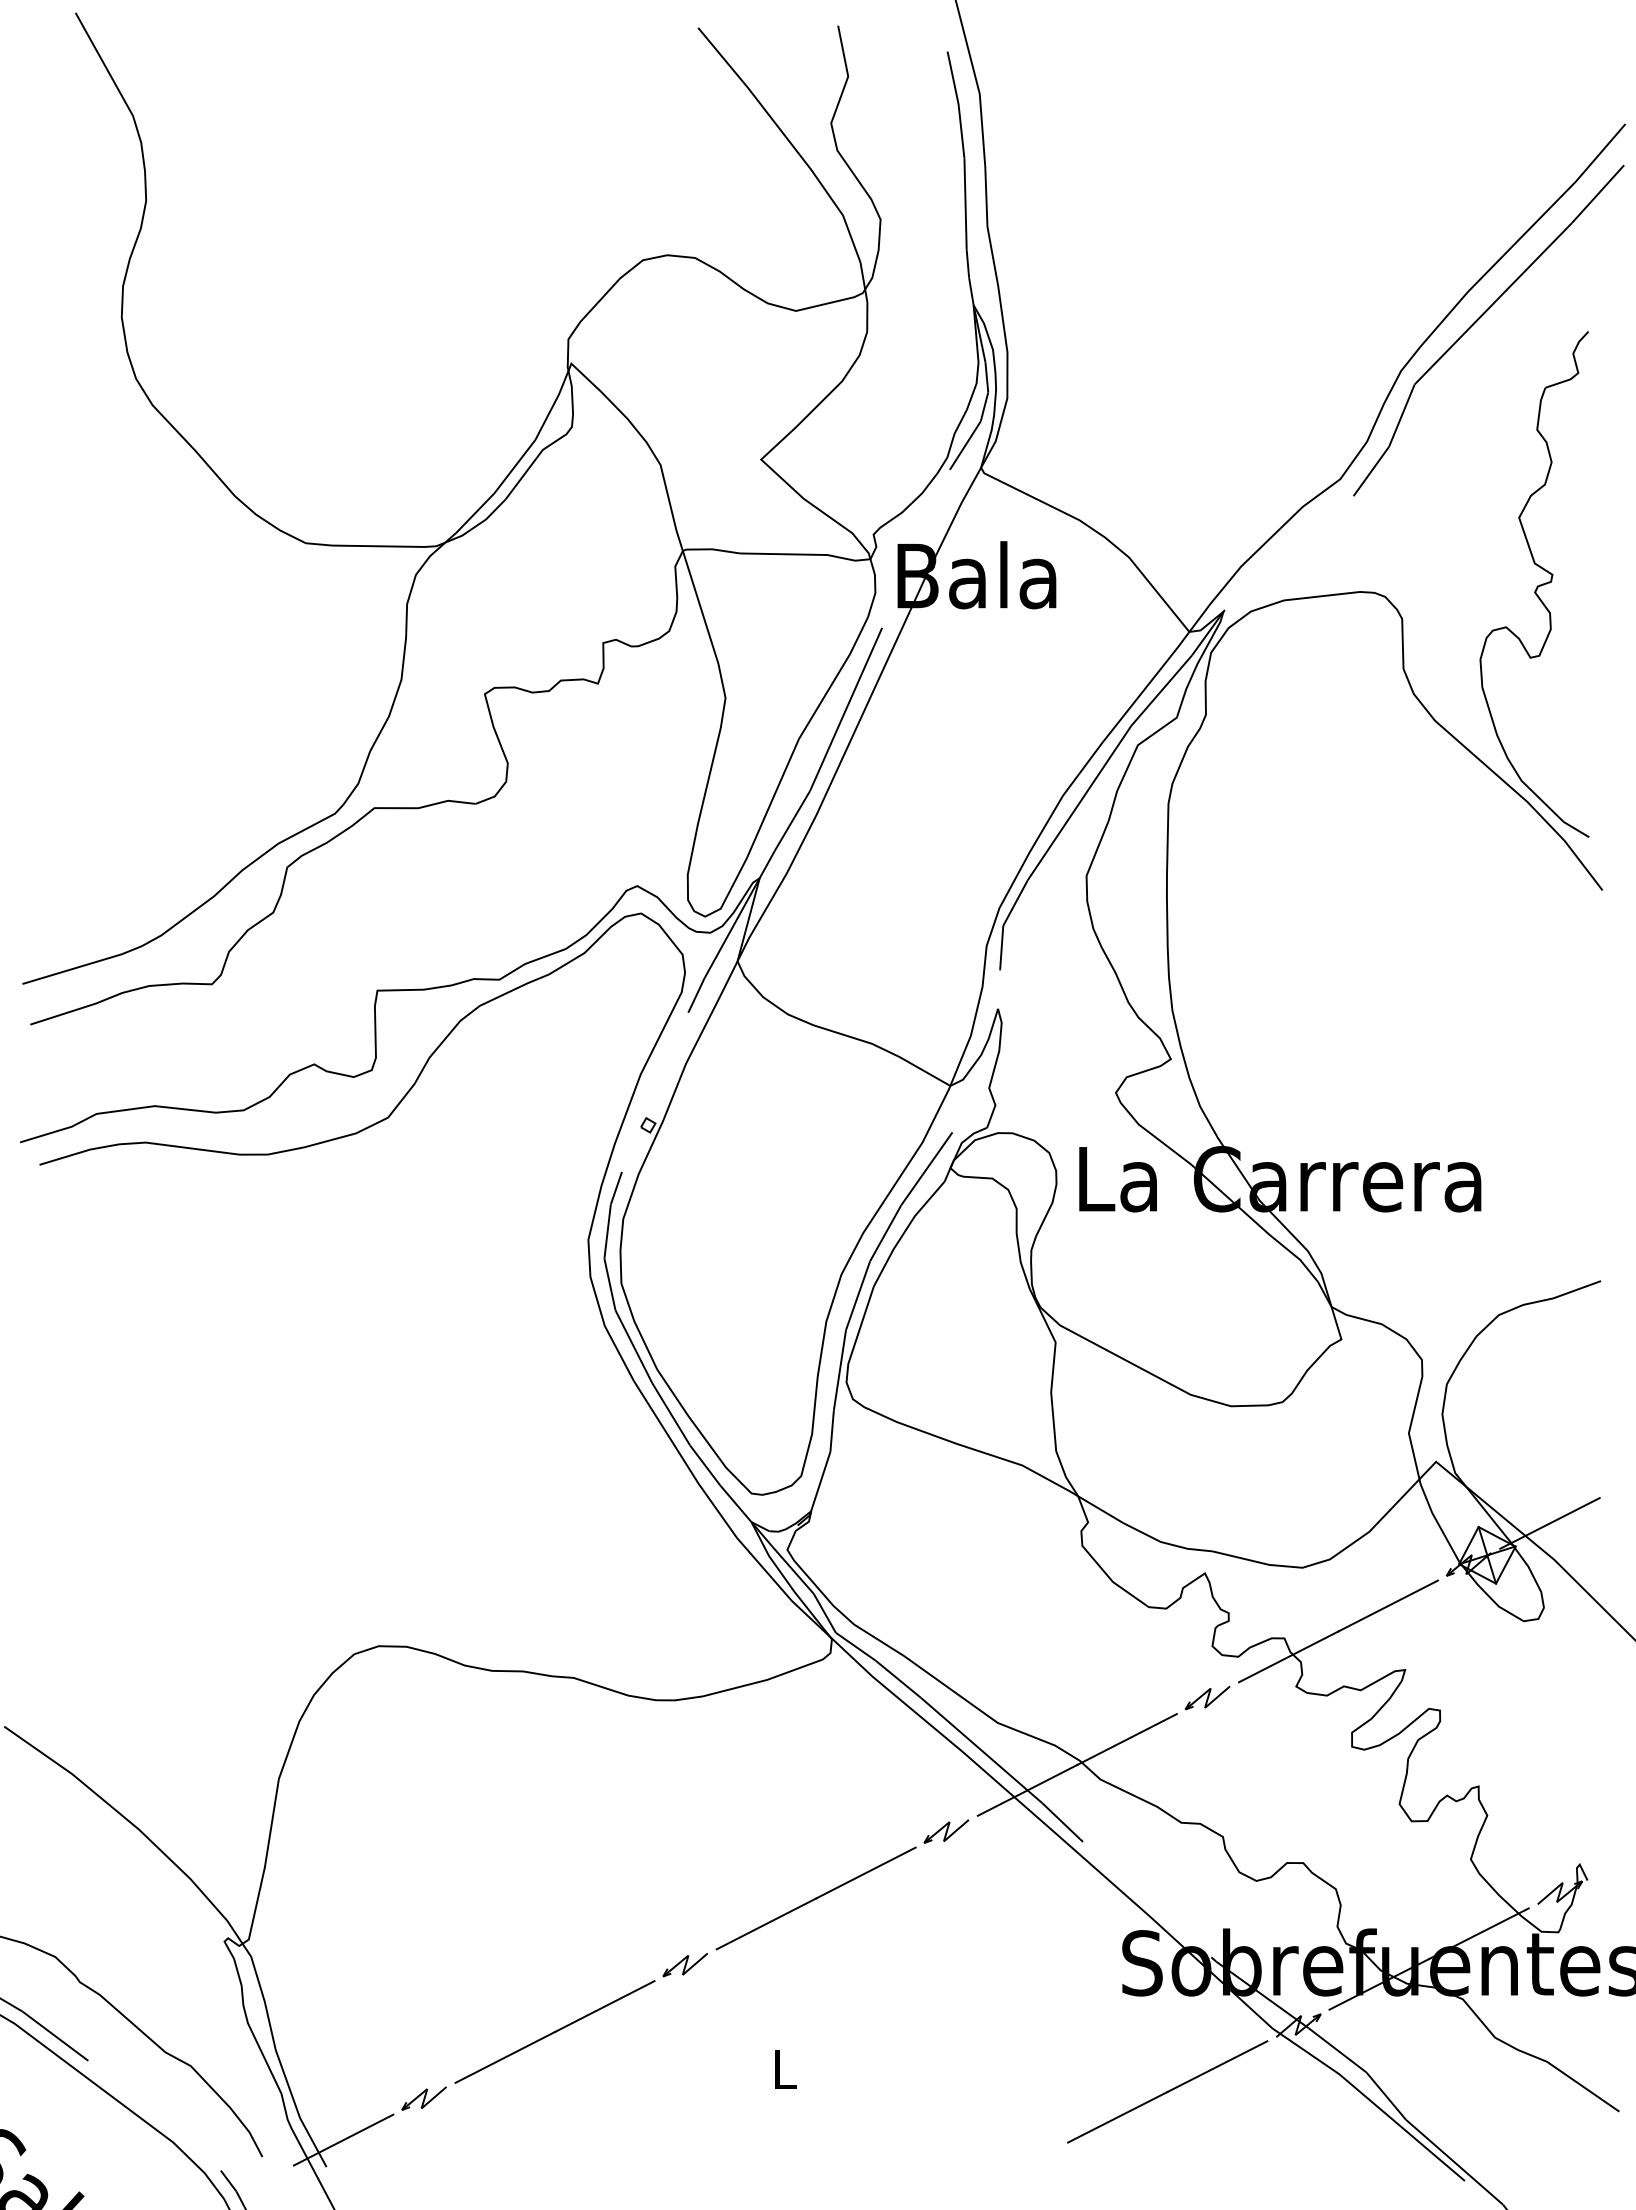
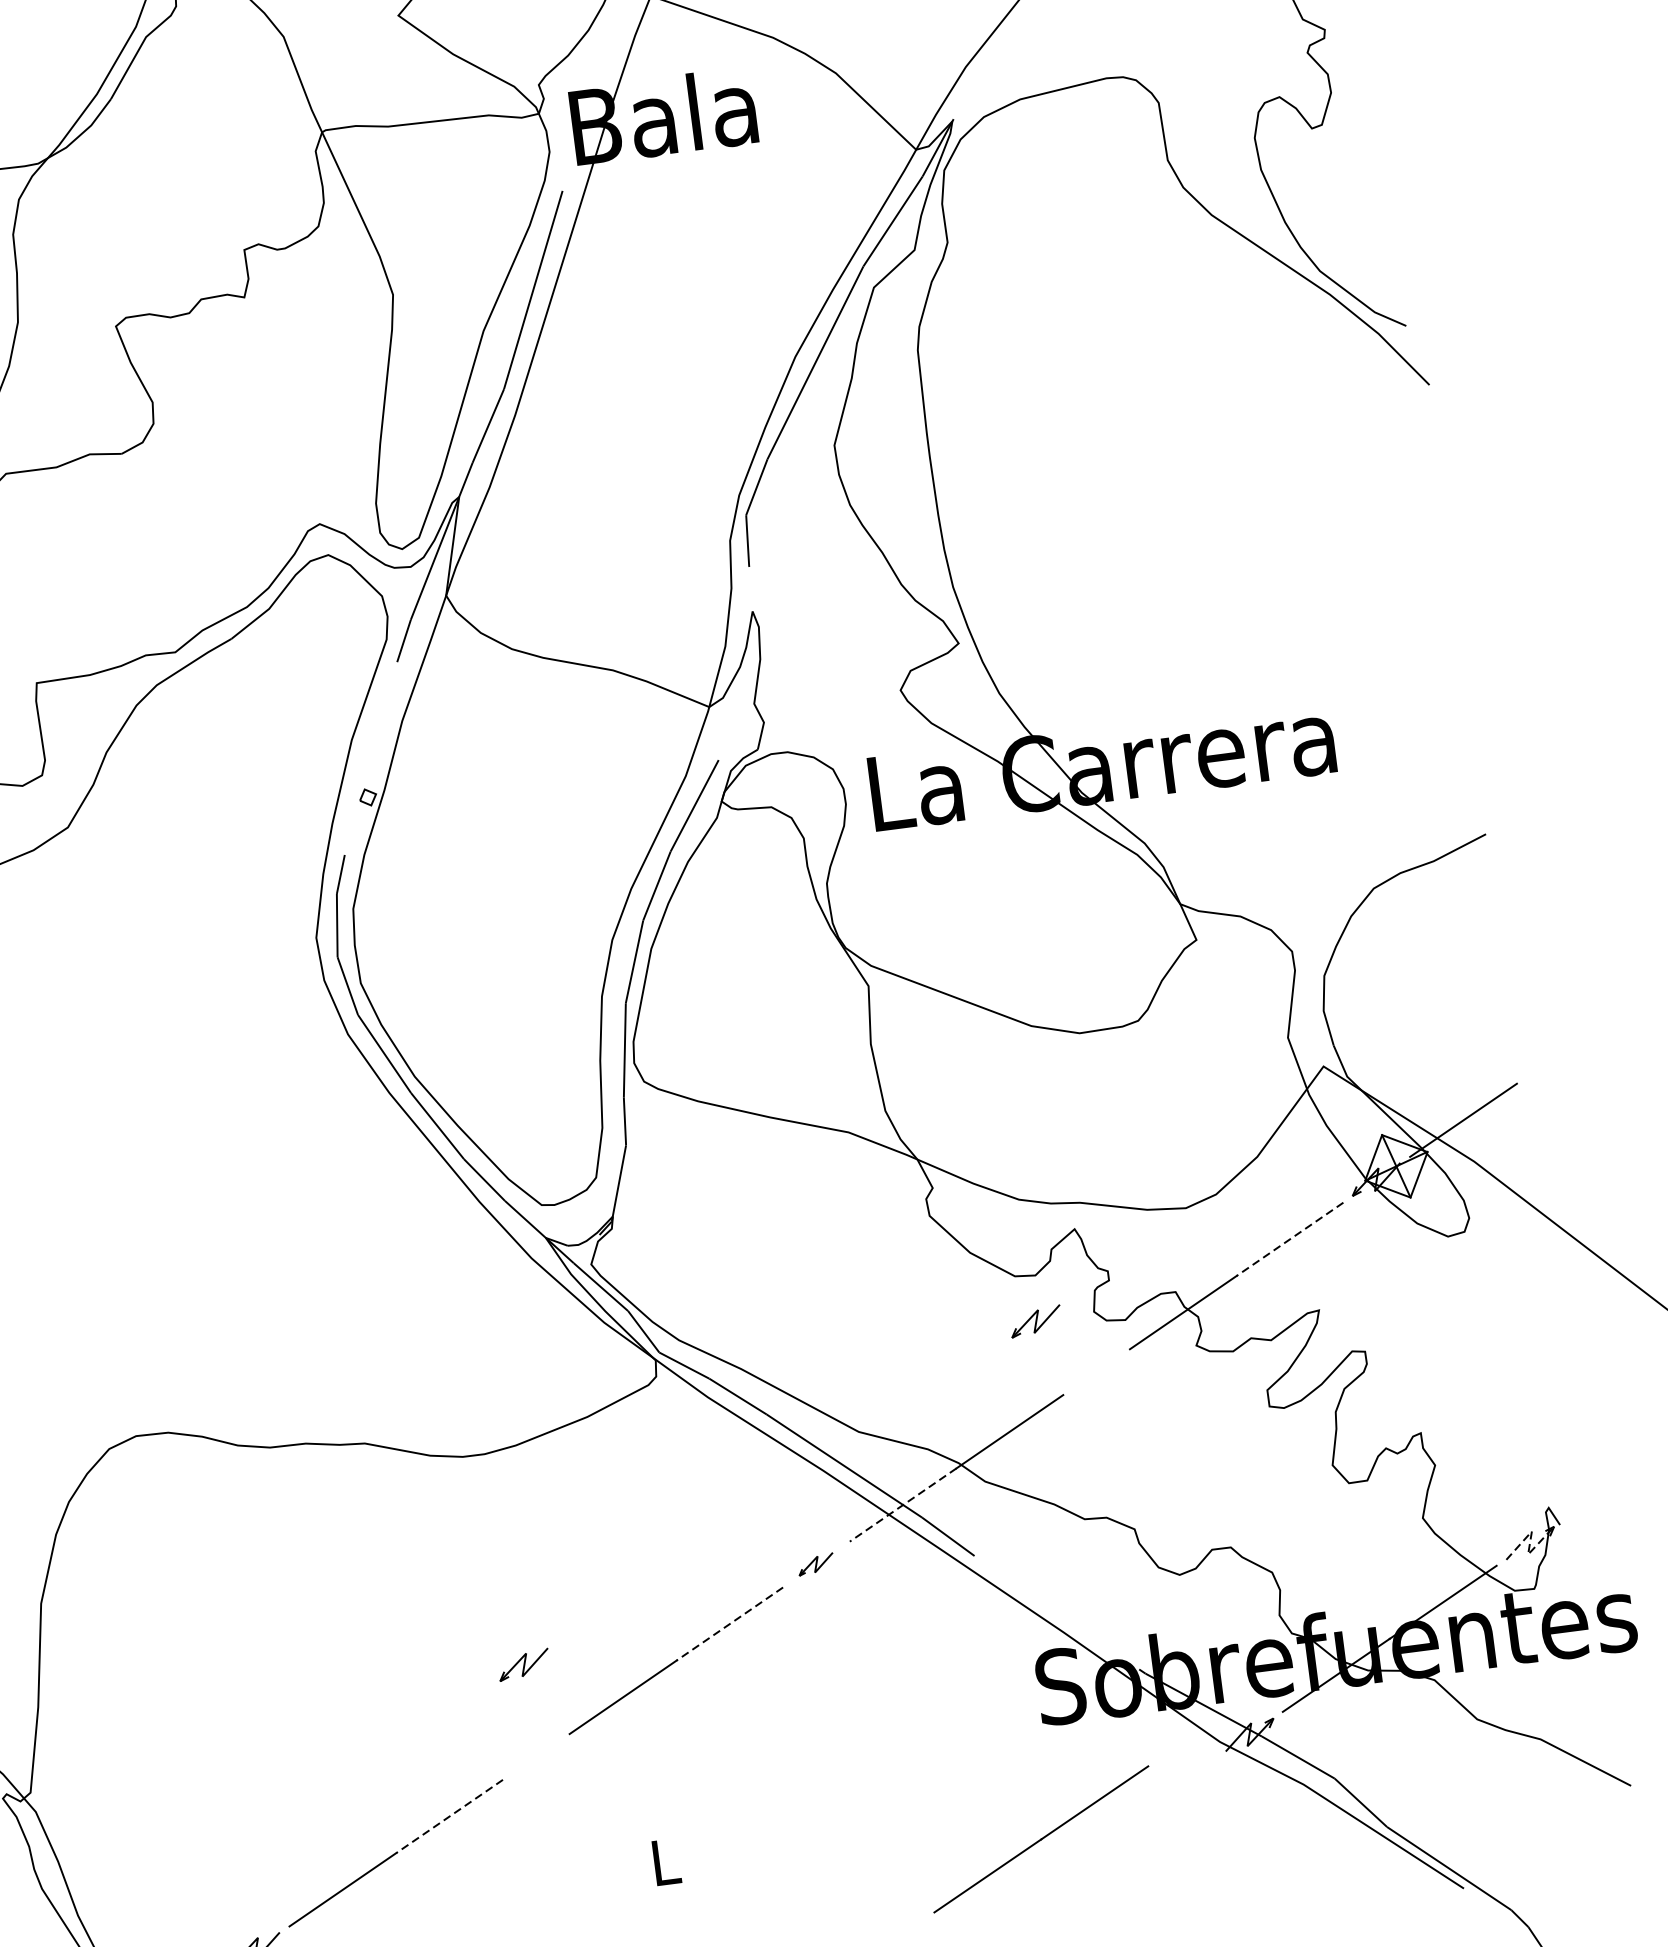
line: (1388, 1606) -> (1290, 1239), solid -> dashed
part: (1207, 1697) -> (1035, 1320), moved
line: (1027, 1790) -> (903, 1505), solid -> dashed
part: (946, 1831) -> (816, 1564), size x0.7
line: (865, 1873) -> (729, 1624), solid -> dashed
line: (1559, 1893) -> (1529, 1544), solid -> dashed
part: (684, 1965) -> (523, 1665), moved
line: (604, 2006) -> (449, 1816), solid -> dashed
line: (1167, 2091) -> (1041, 1838), moved

